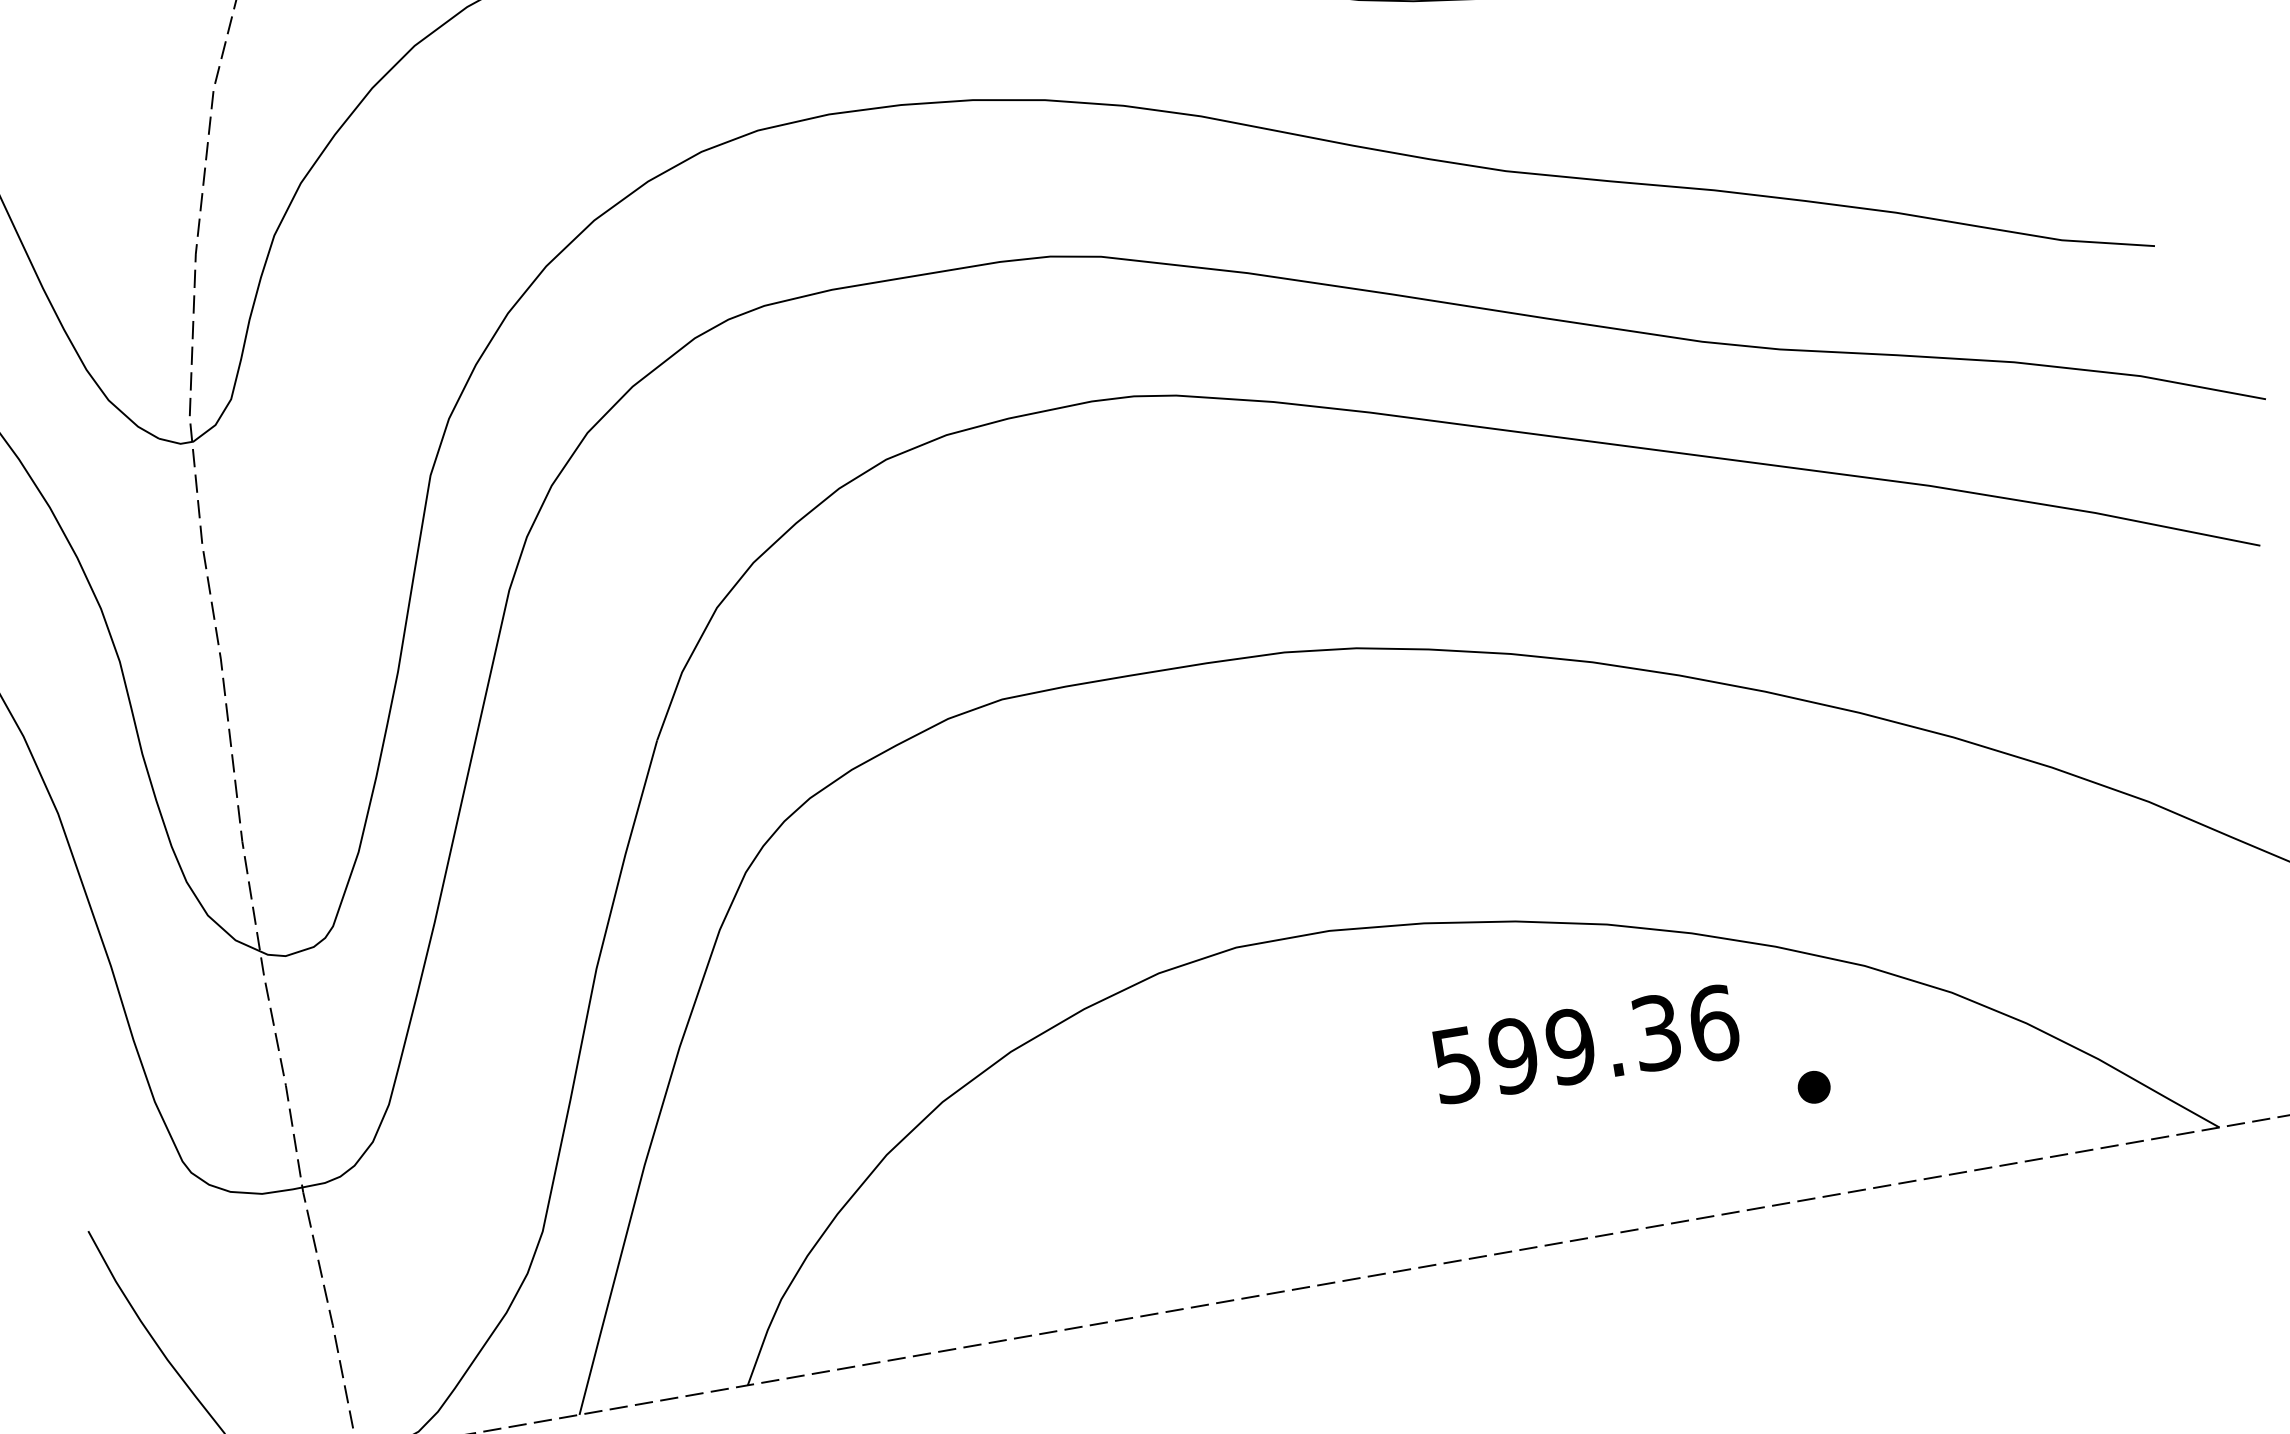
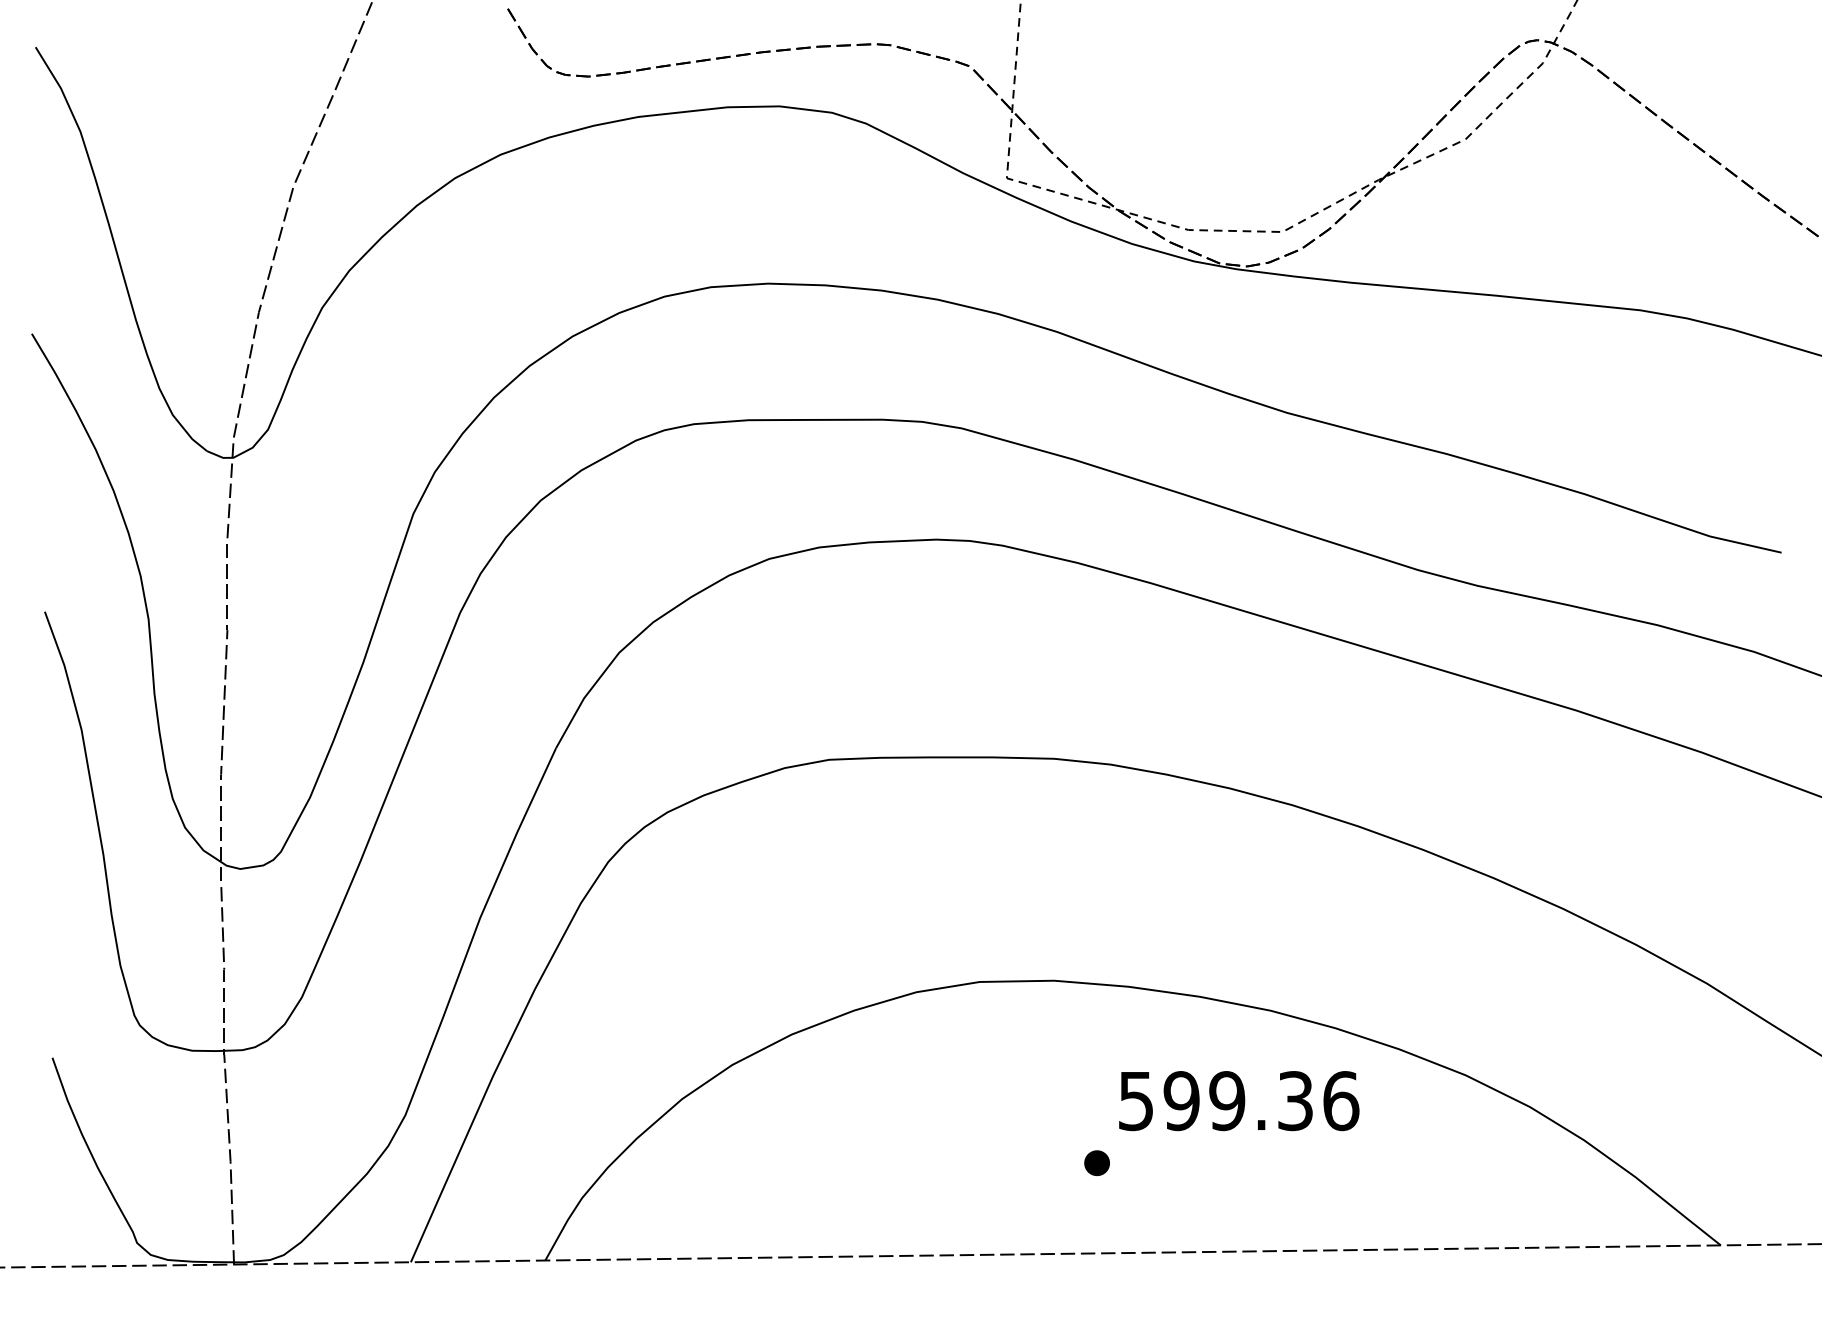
part: (1813, 1087) -> (1096, 1163), moved

